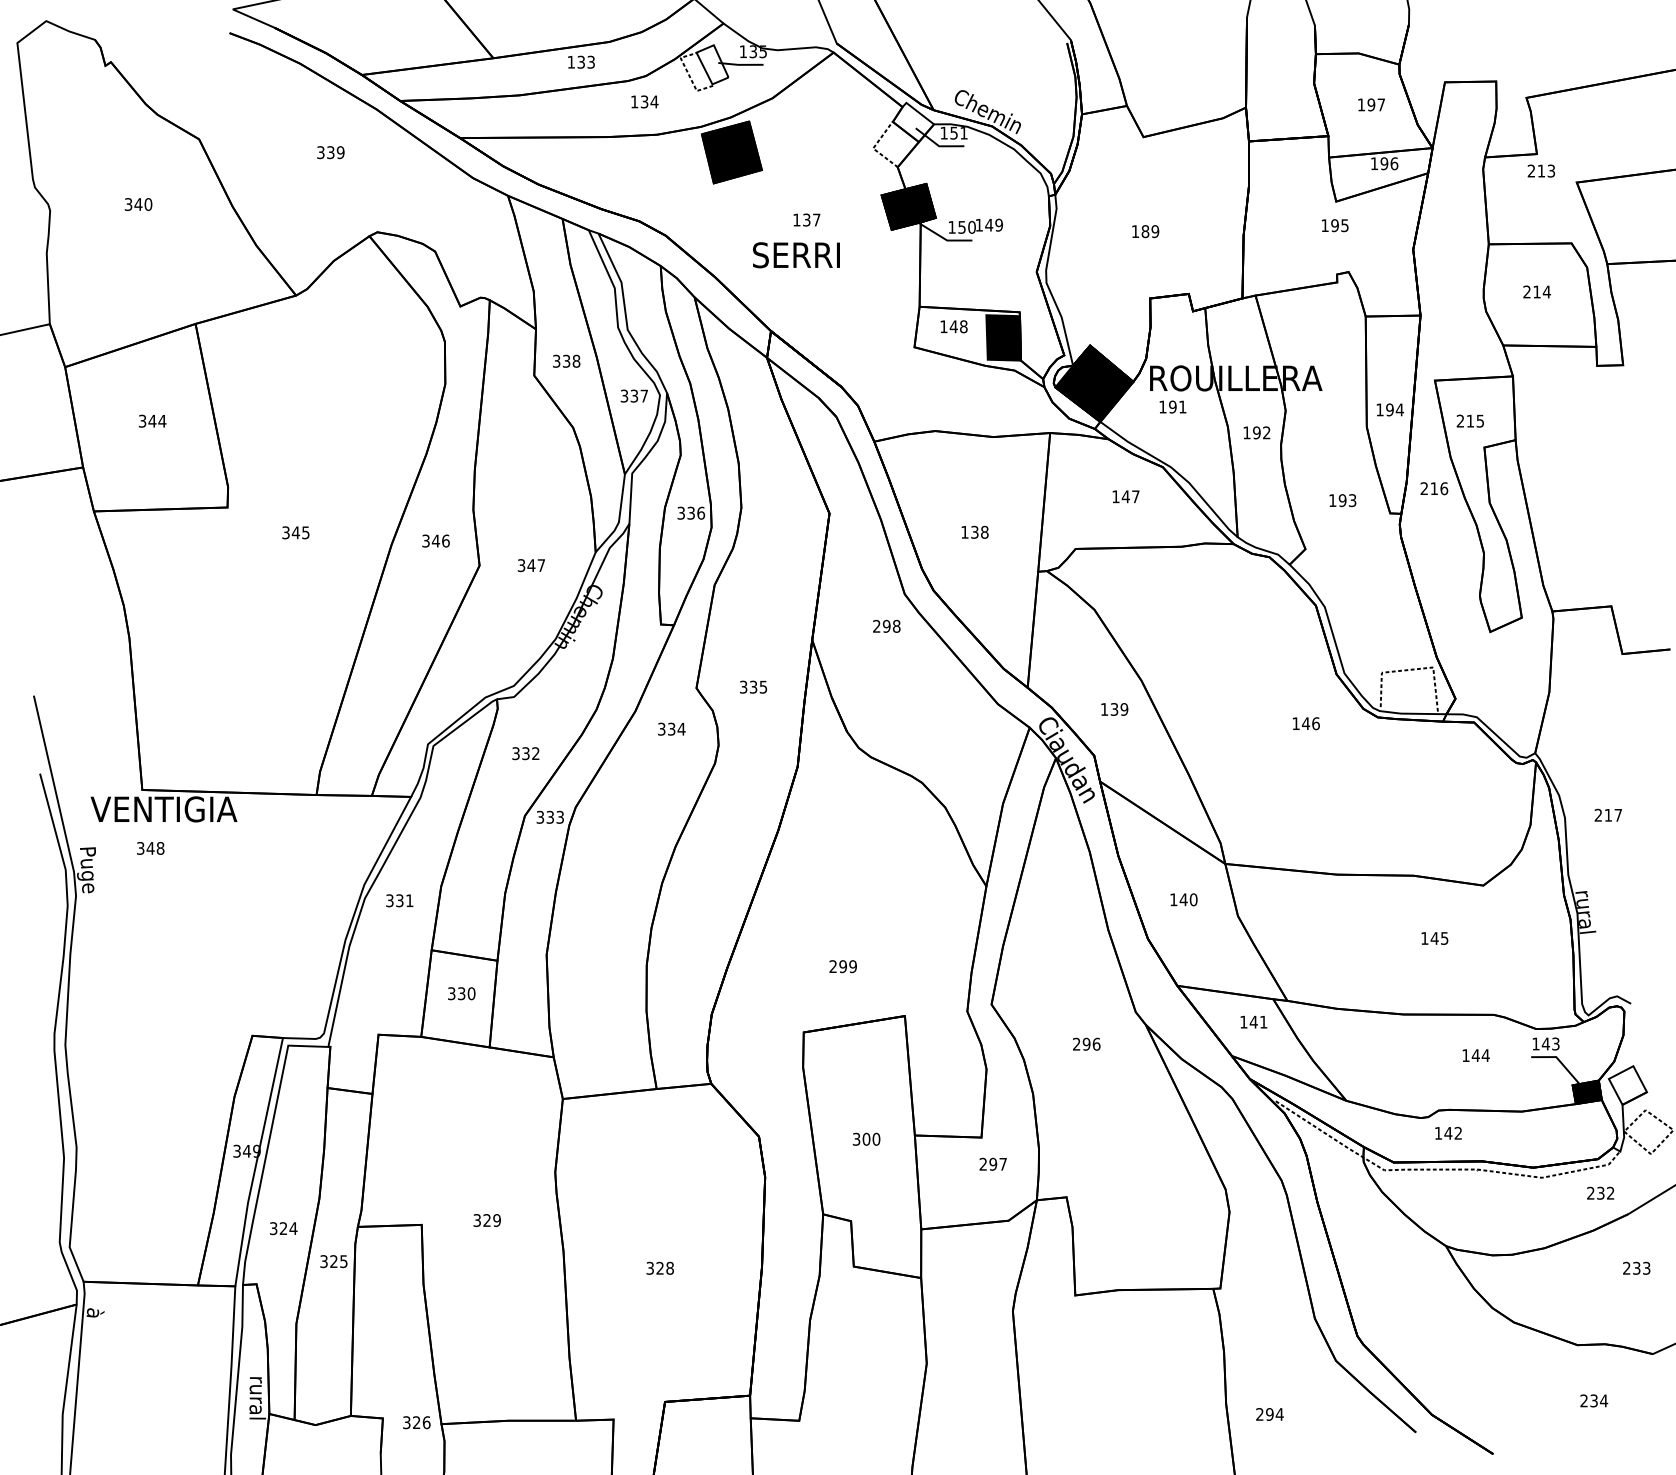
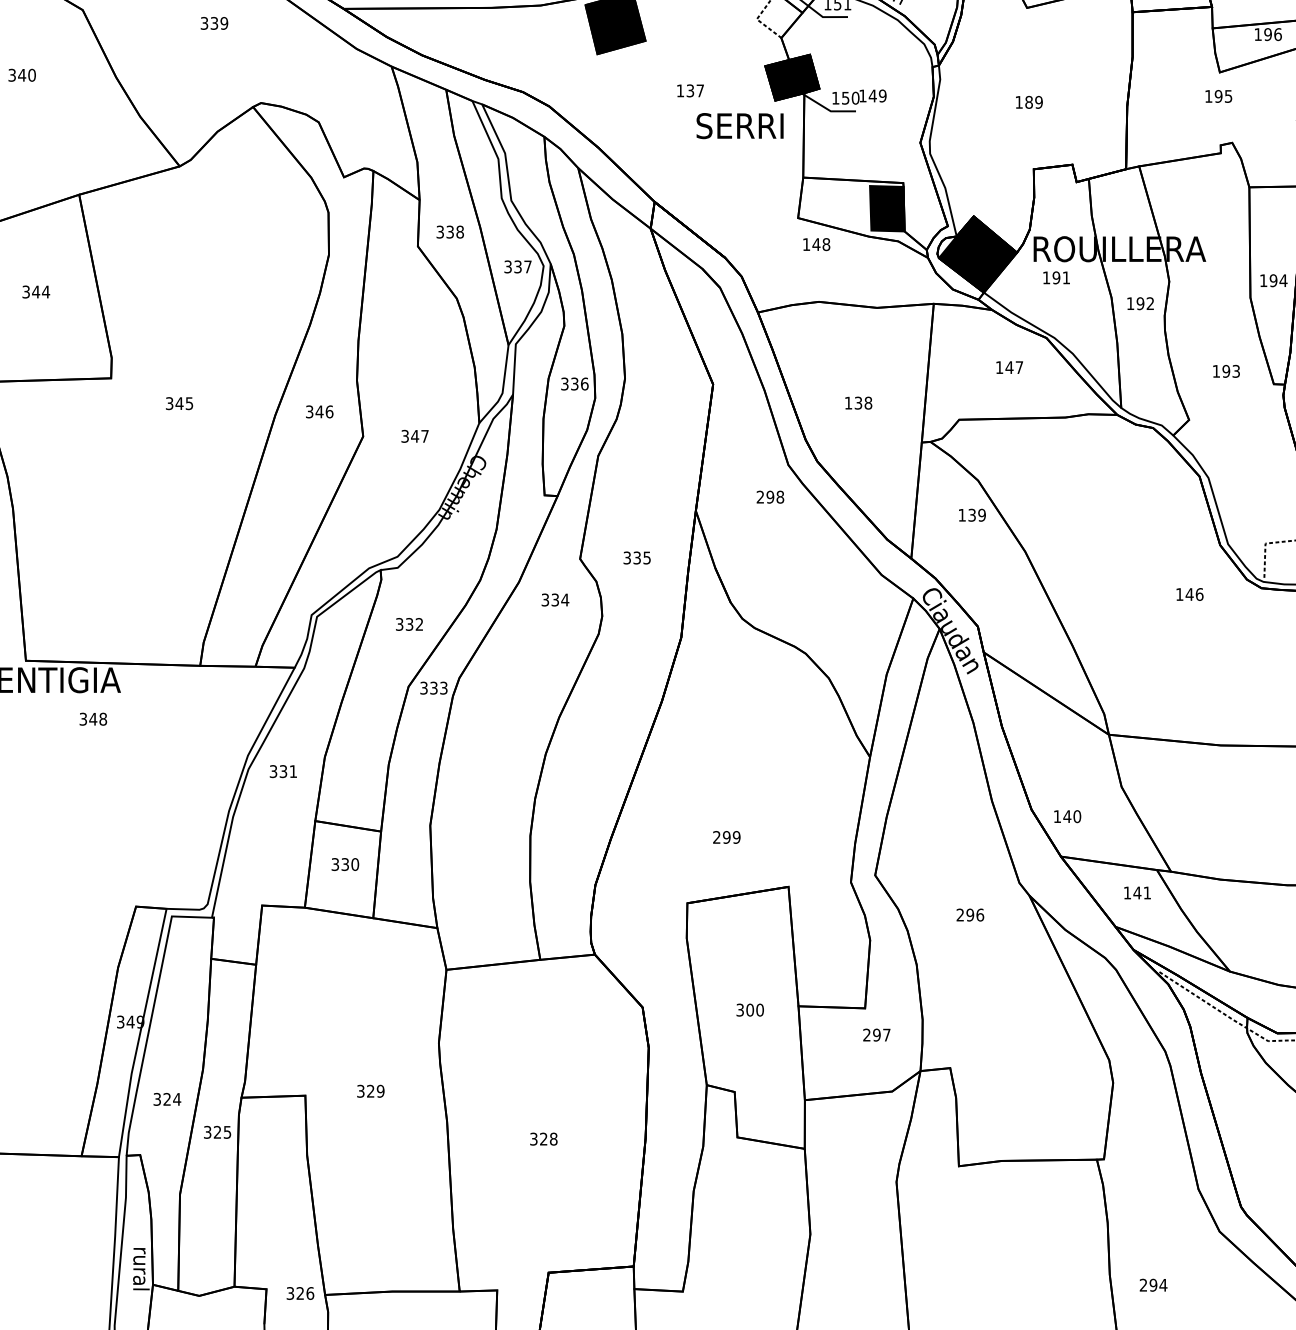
text: (796, 255) -> (740, 126), moved
text: (953, 326) -> (816, 244), moved
text: (1114, 709) -> (972, 515), moved
text: (150, 848) -> (93, 719), moved
text: (1183, 899) -> (1067, 816), moved

